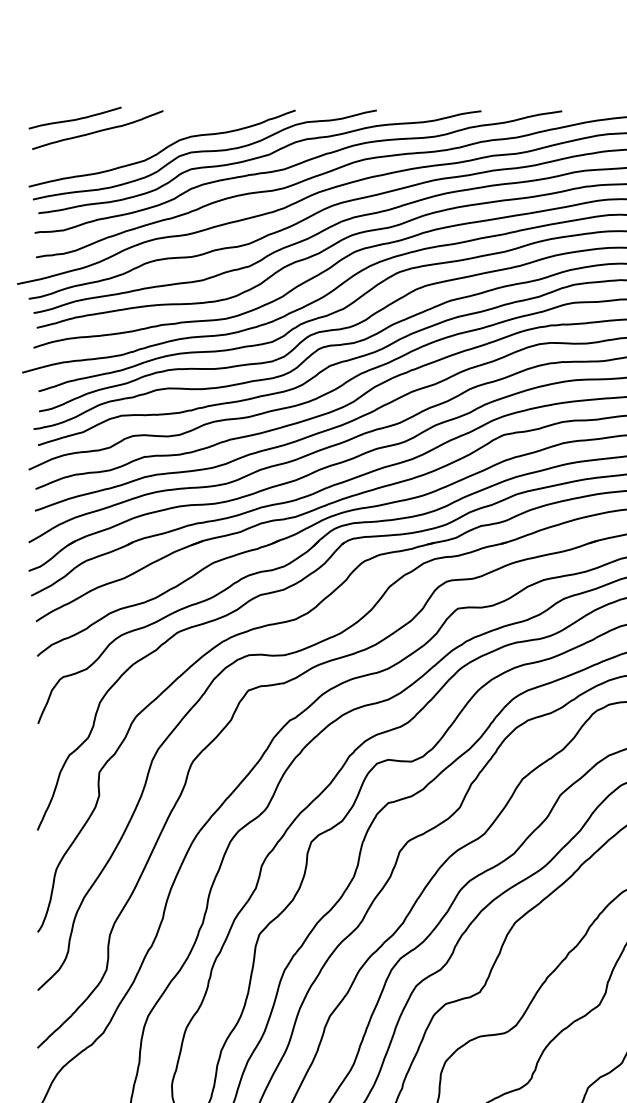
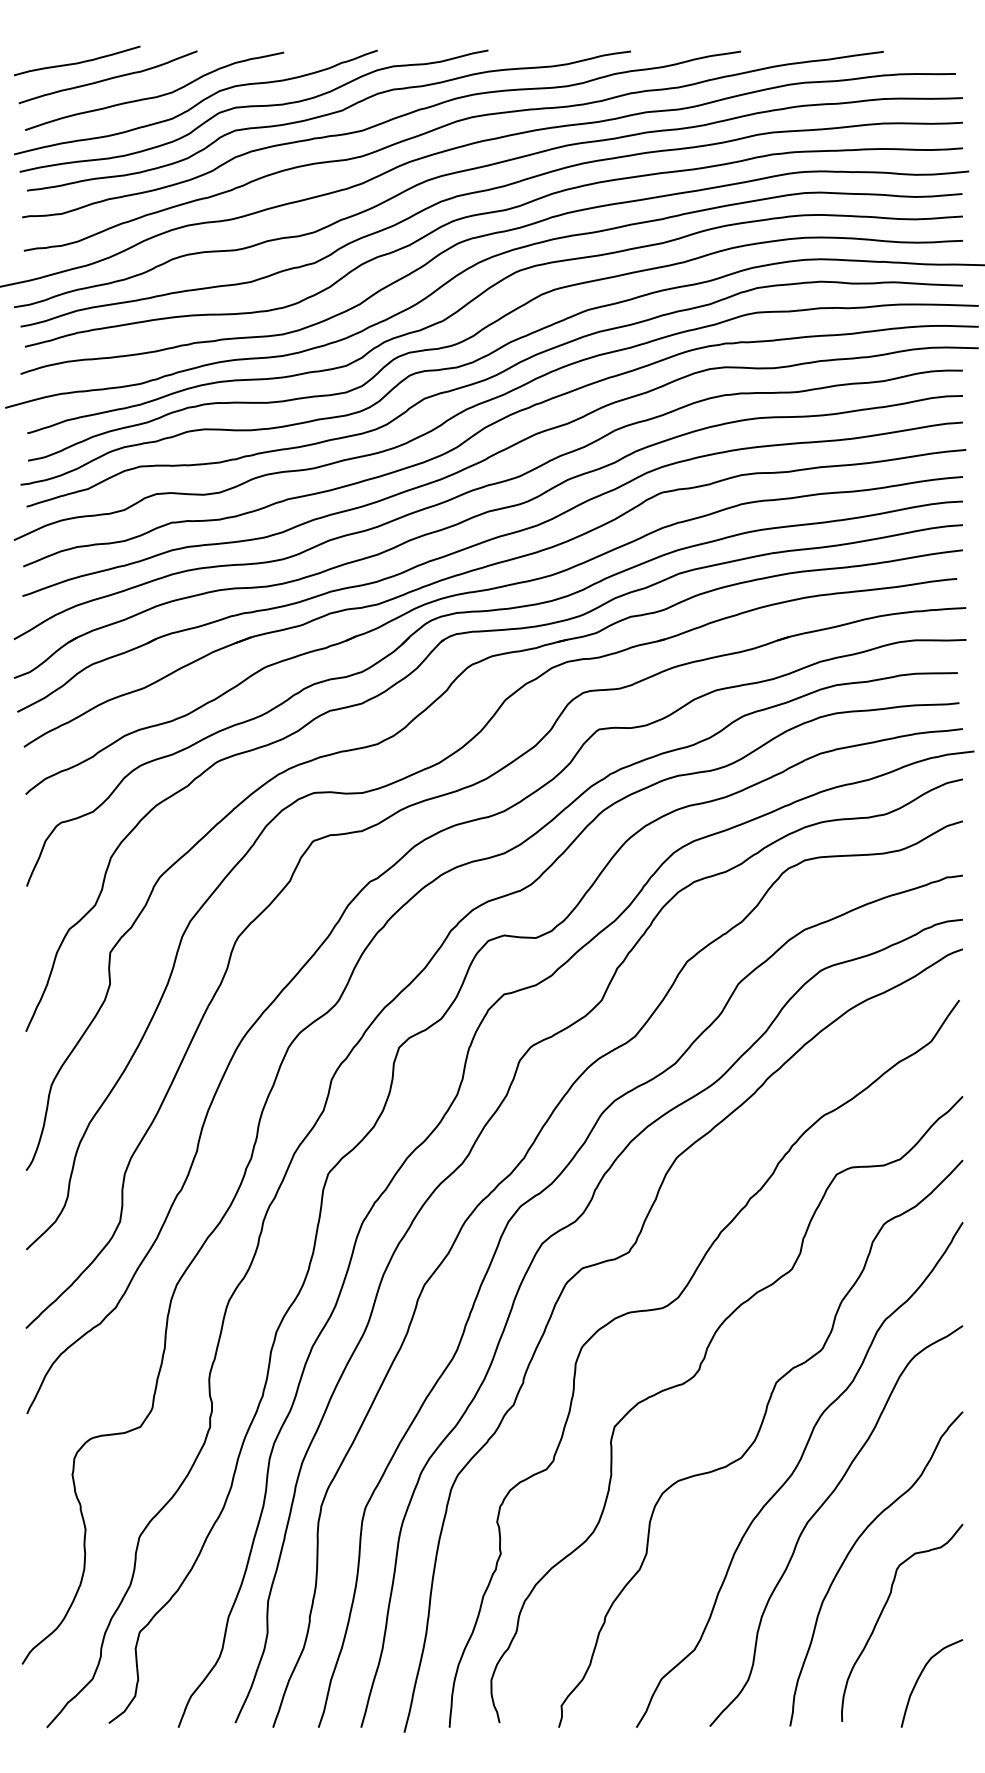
curve: (134, 143) -> (157, 95), added

